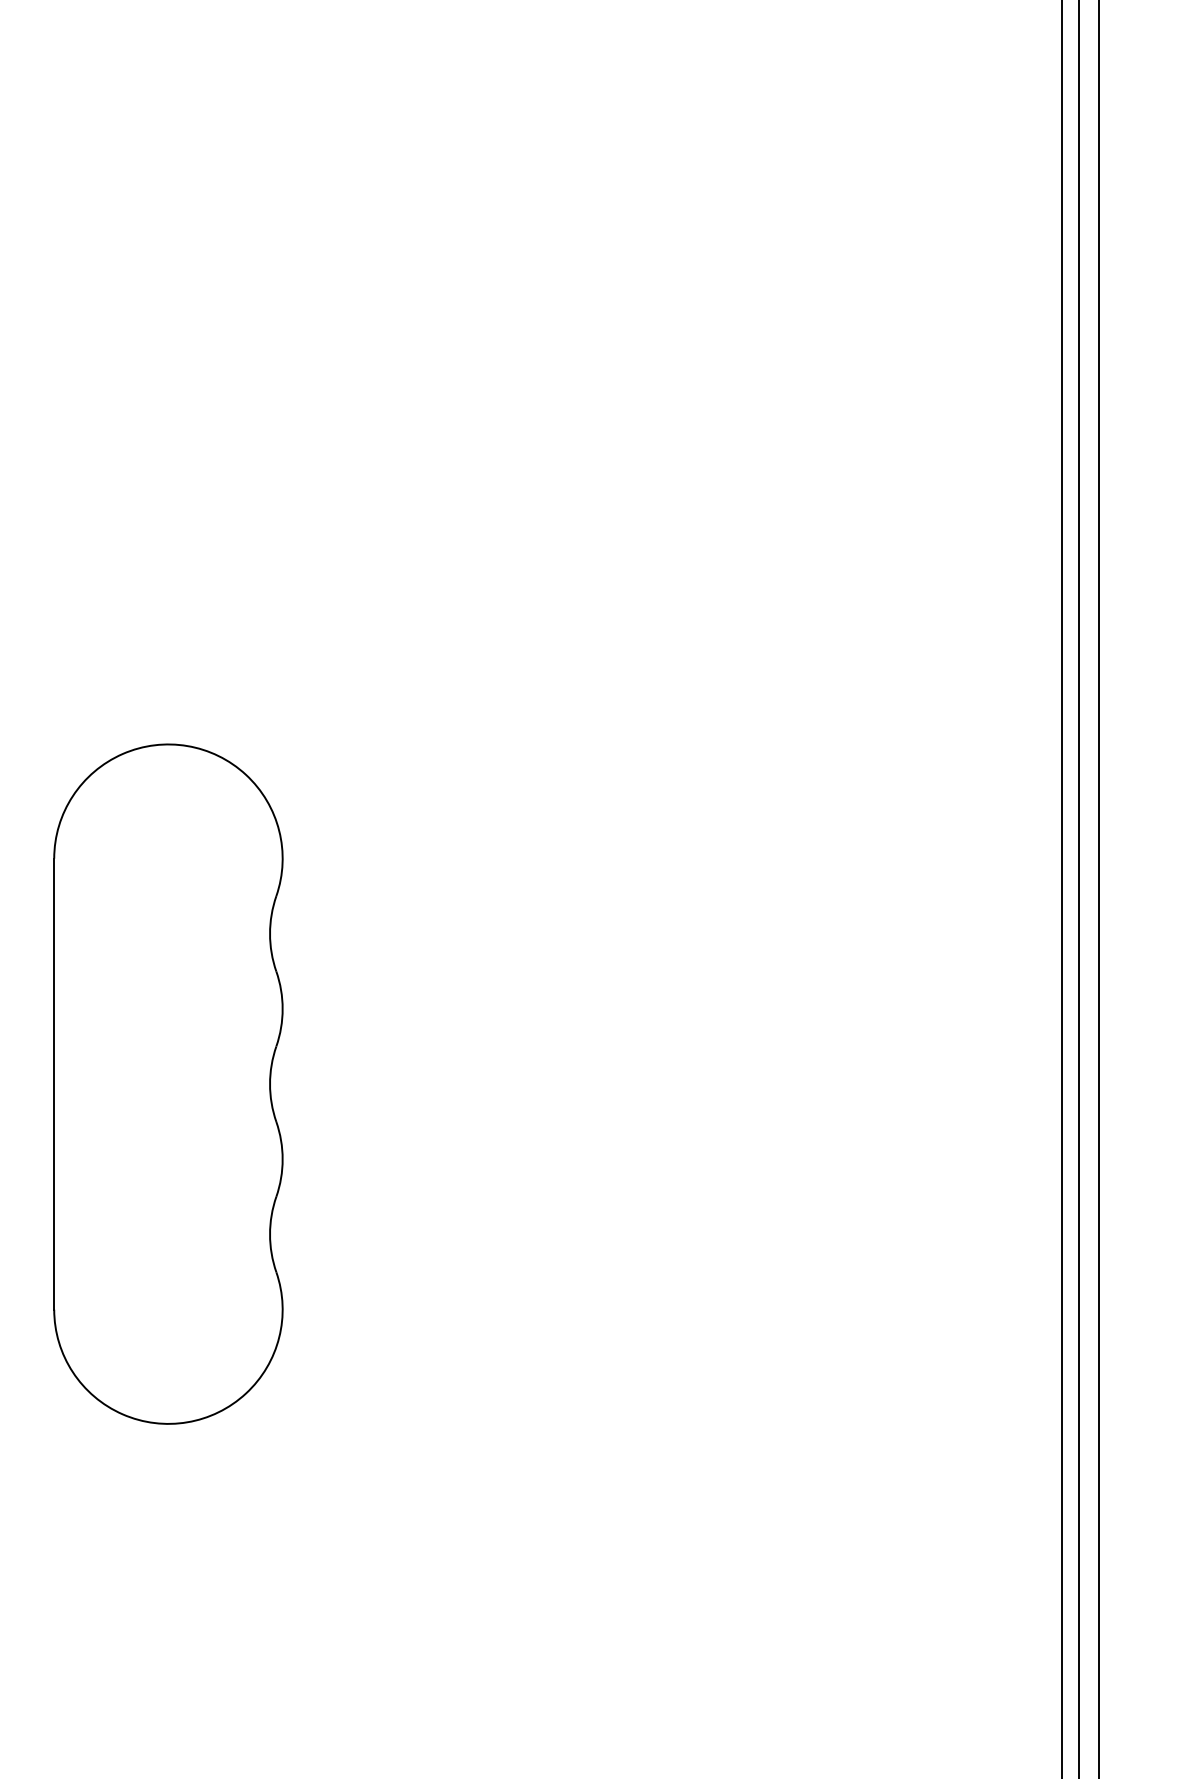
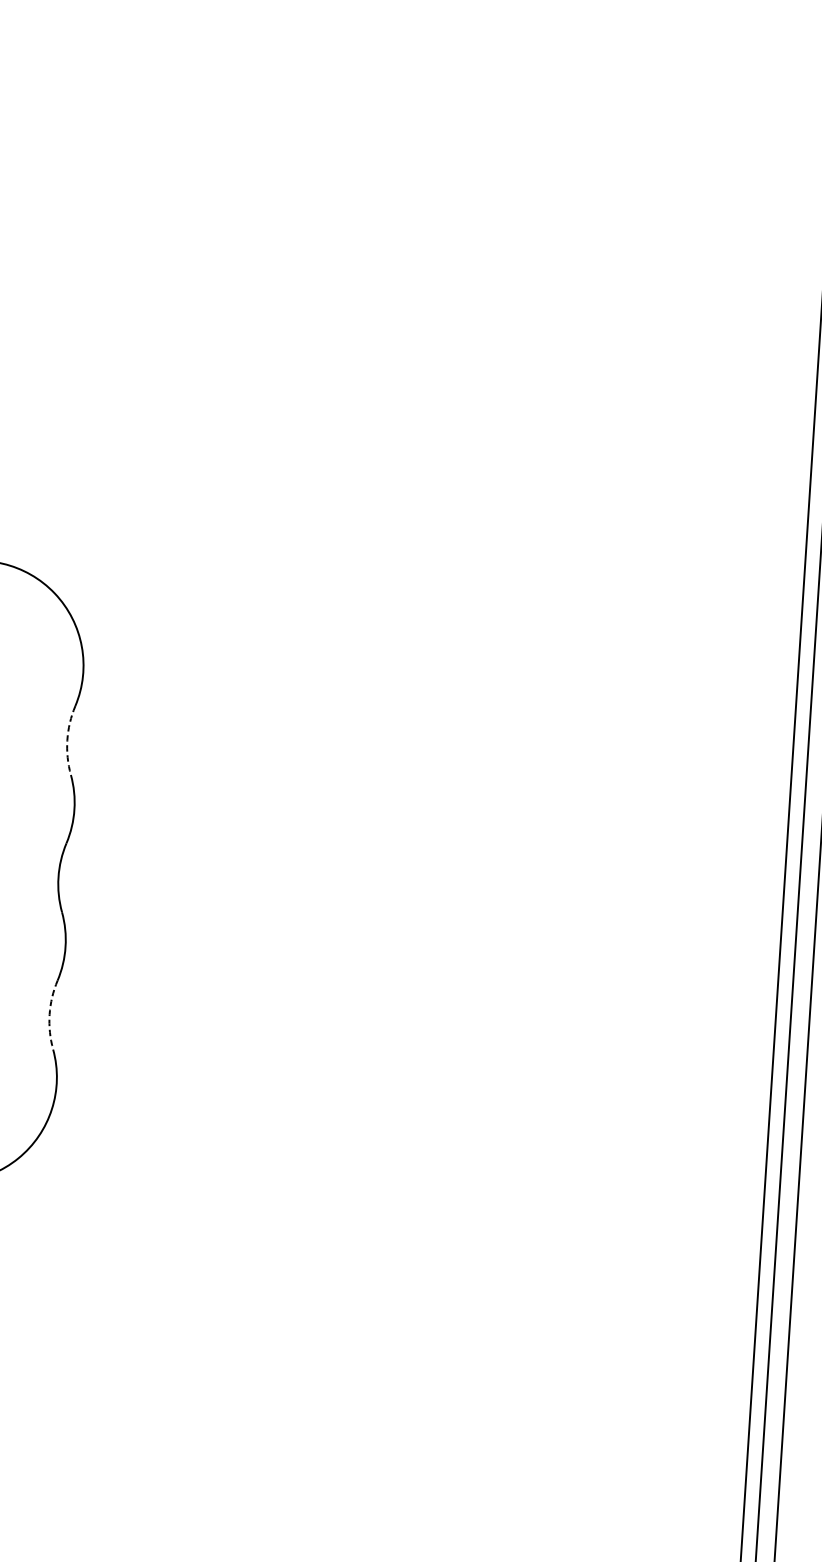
arc: (270, 933) -> (67, 739), solid -> dashed
arc: (270, 1234) -> (50, 1014), solid -> dashed

